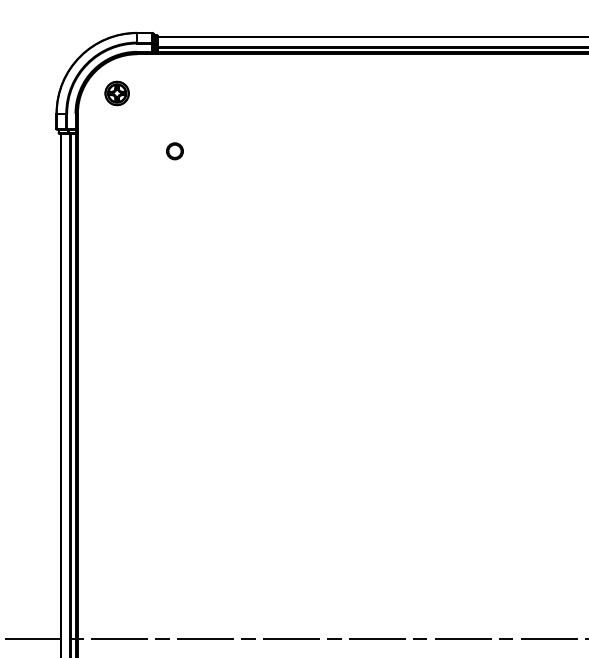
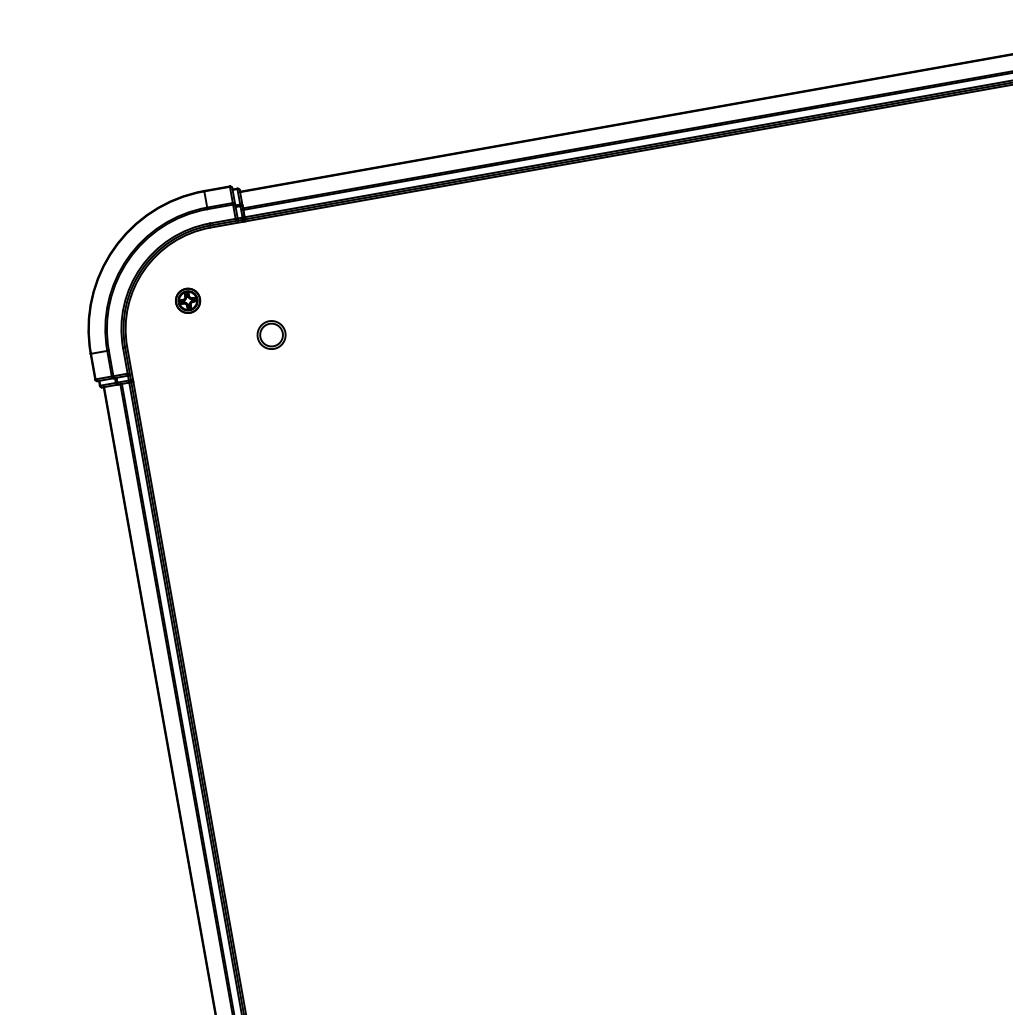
part: (116, 93) -> (187, 301), size x0.6
circle: (174, 151) -> (270, 335), moved

